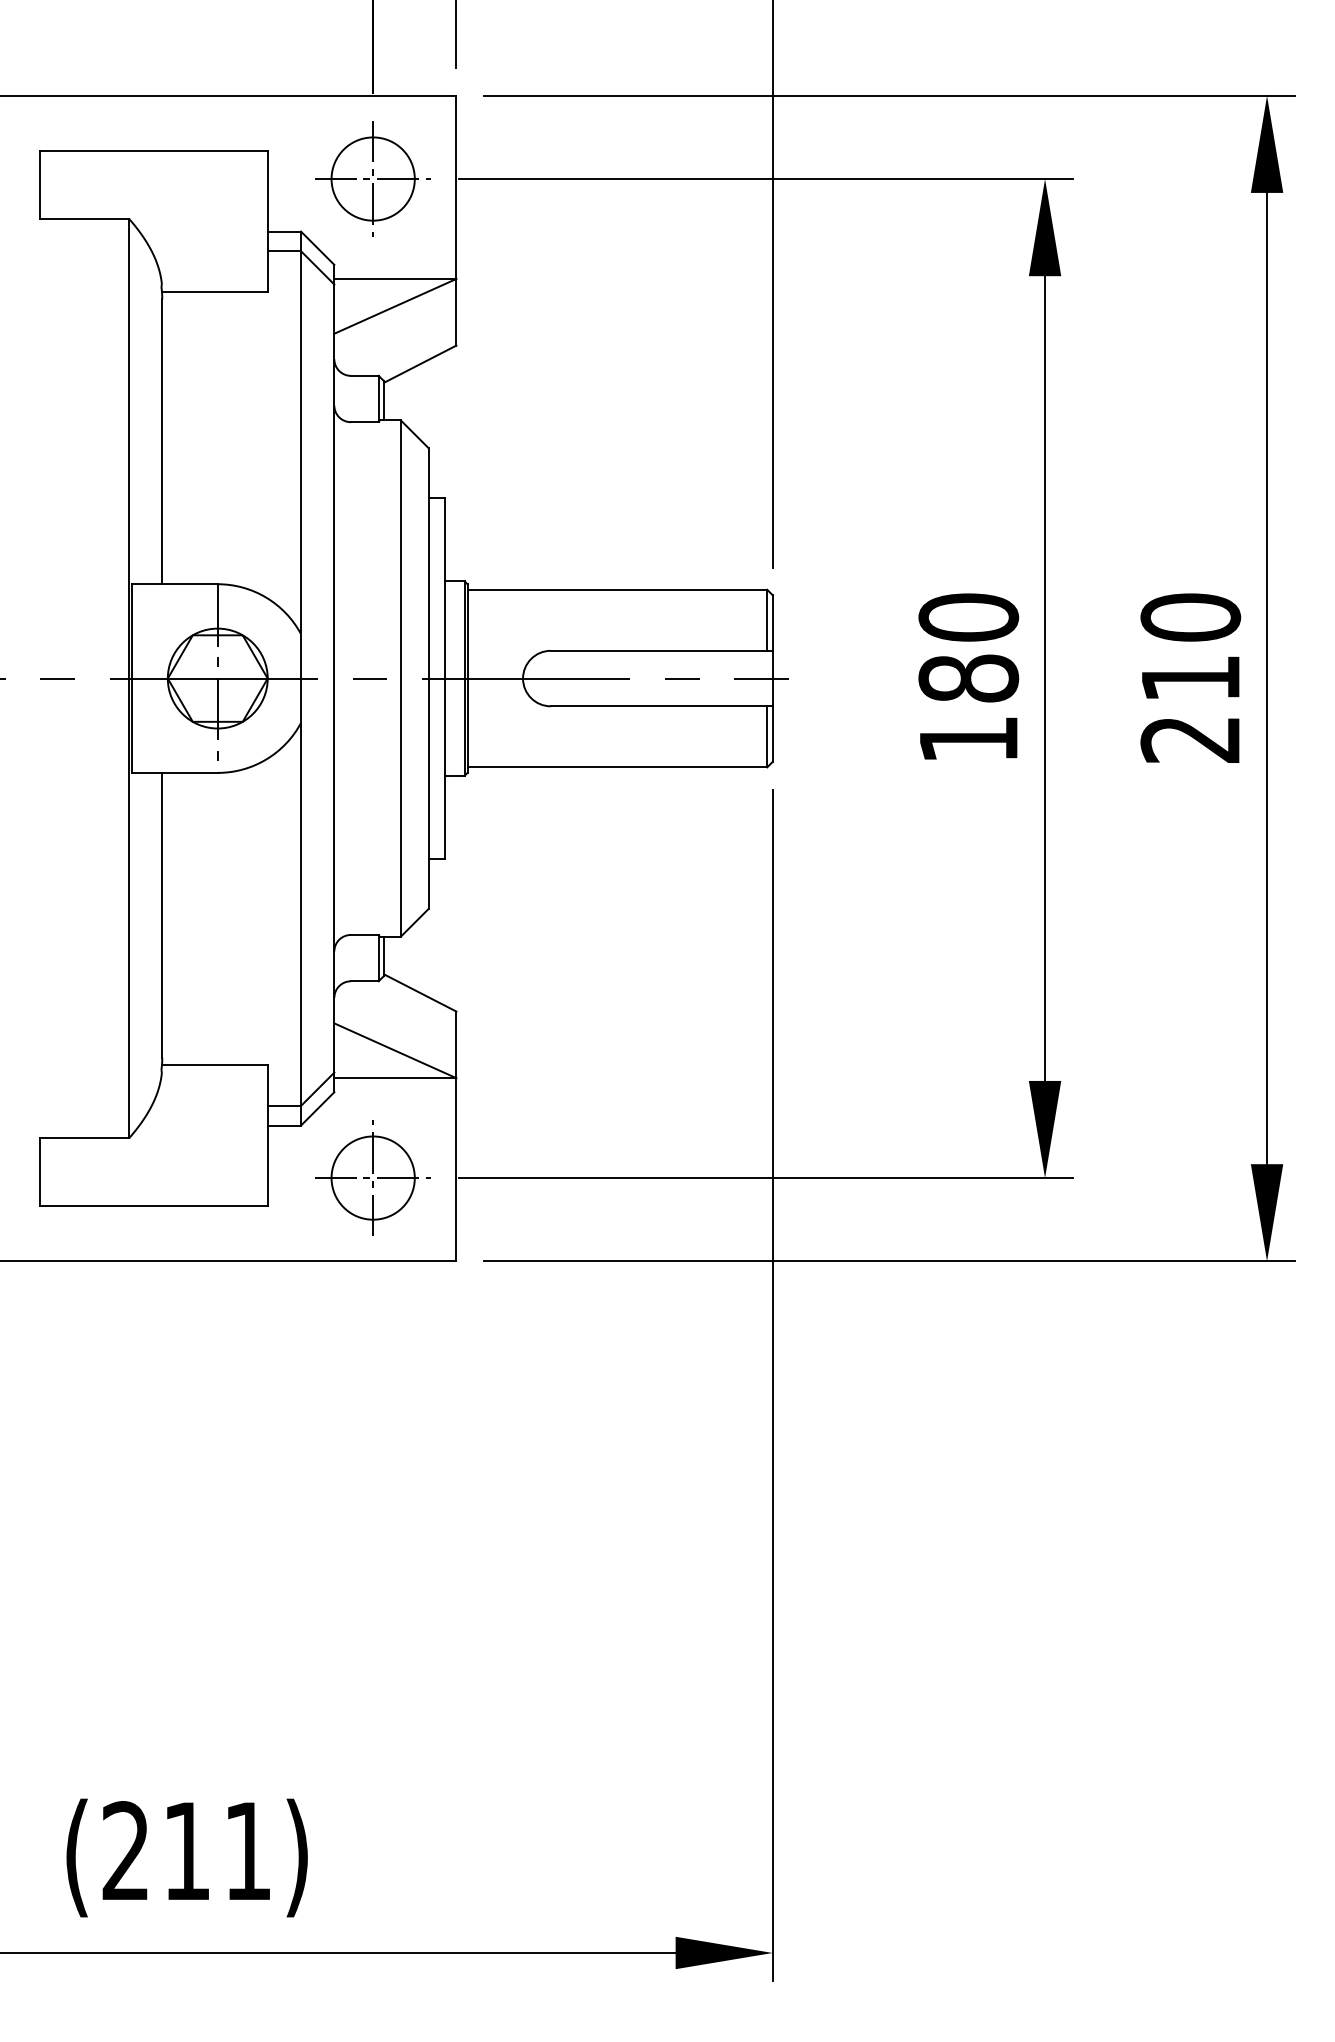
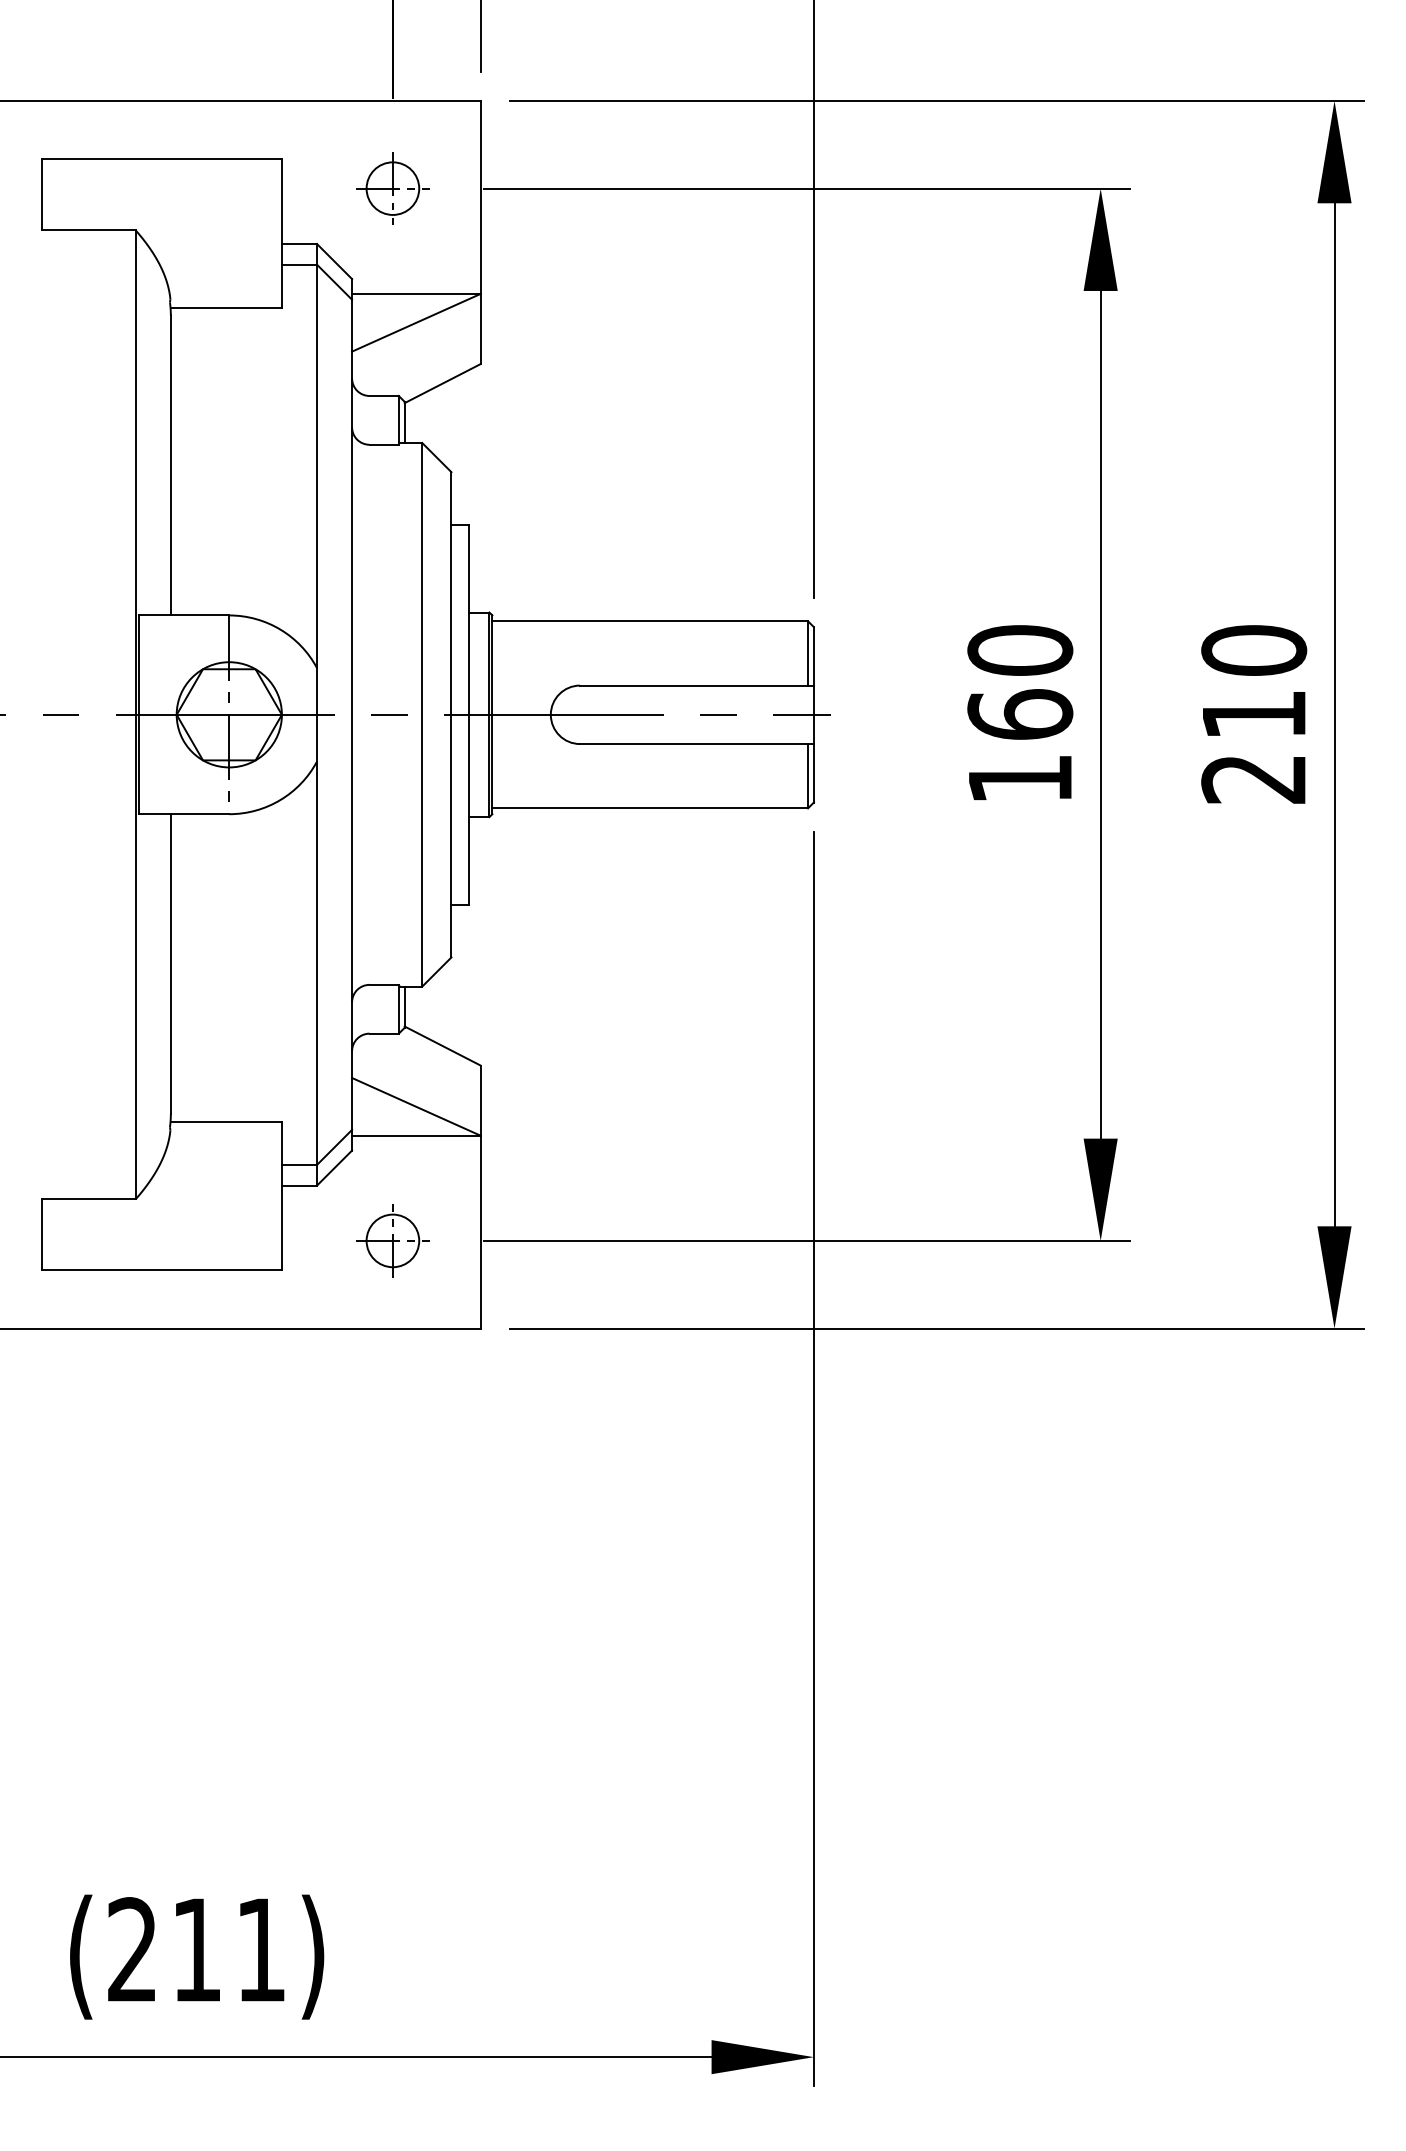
part: (372, 178) -> (392, 188), size x0.6
text: (968, 678) -> (1020, 714), 180 -> 160
part: (372, 1177) -> (392, 1240), size x0.6

